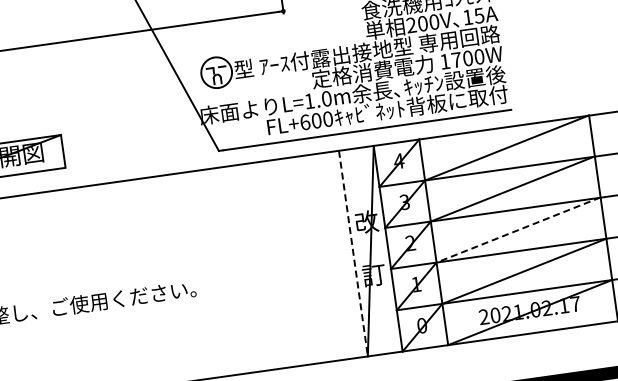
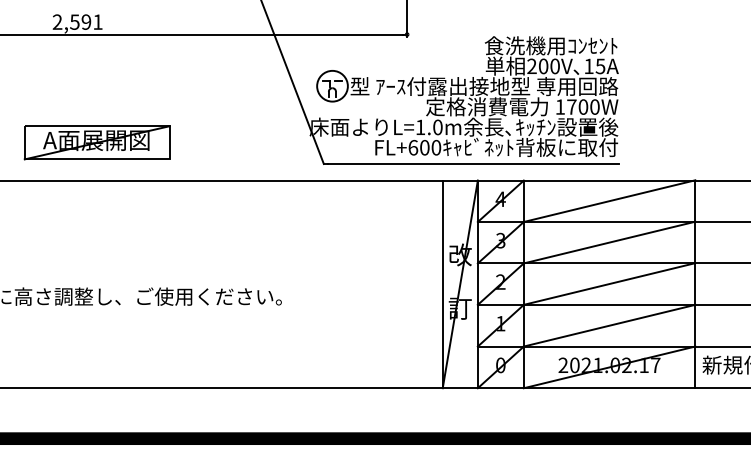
line: (518, 230) -> (609, 284), dashed -> solid
line: (353, 253) -> (442, 284), dashed -> solid

